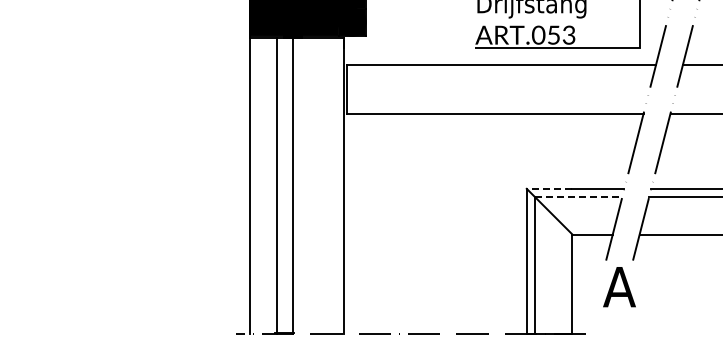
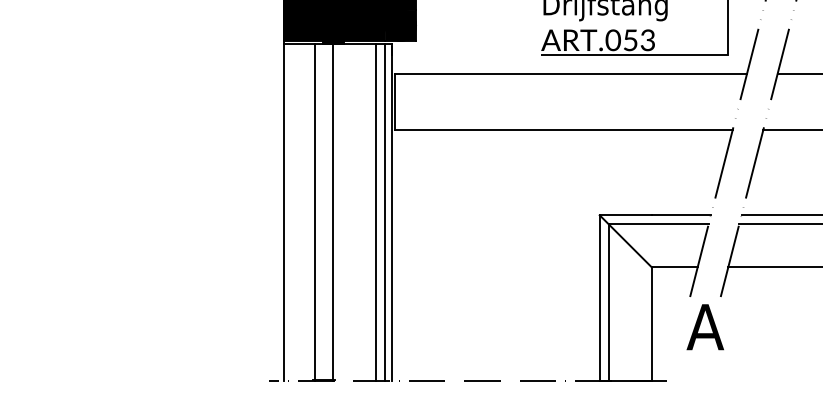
line: (330, 185) -> (376, 211), added
line: (338, 185) -> (385, 211), added
line: (549, 188) -> (625, 214), dashed -> solid
line: (578, 196) -> (658, 224), dashed -> solid

